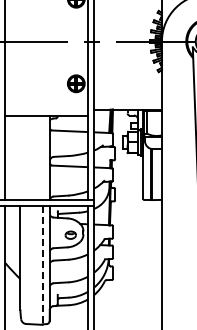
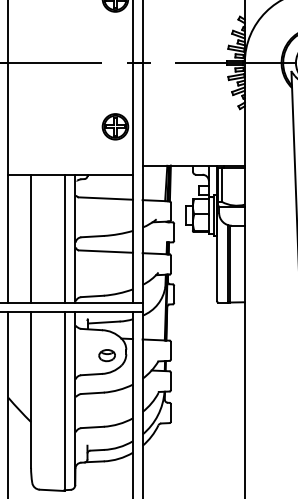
line: (20, 157) -> (31, 238), added
line: (42, 157) -> (64, 238), added
line: (42, 266) -> (64, 402), dashed -> solid

